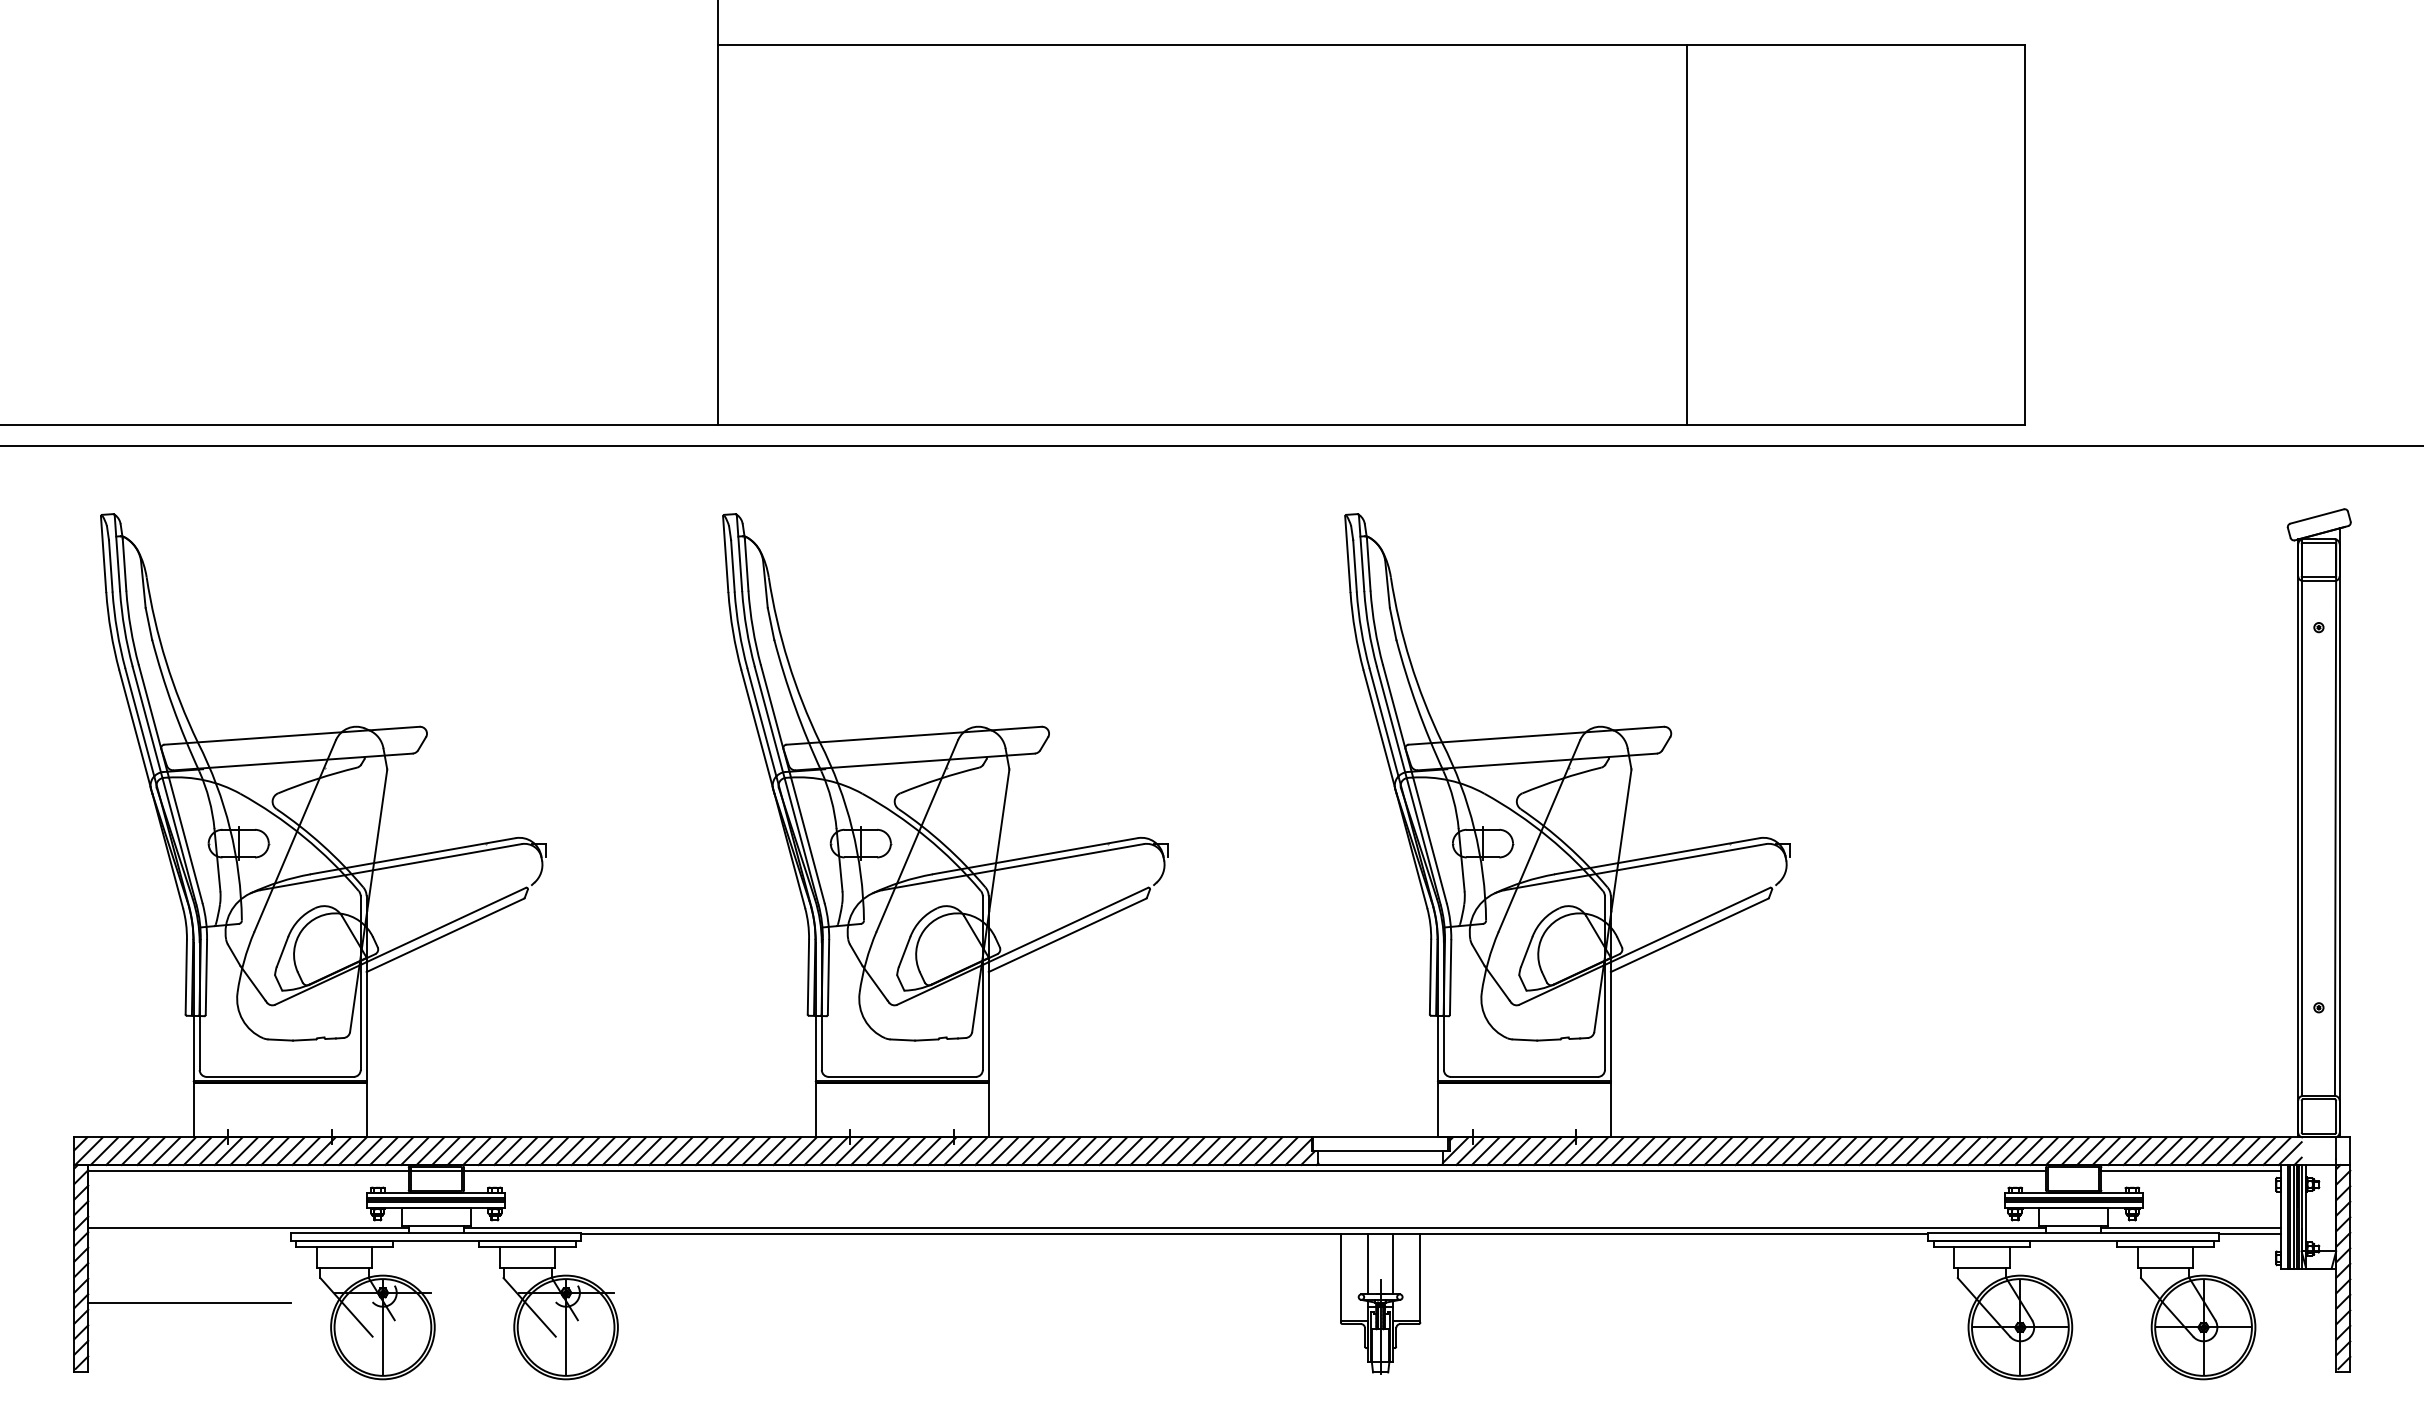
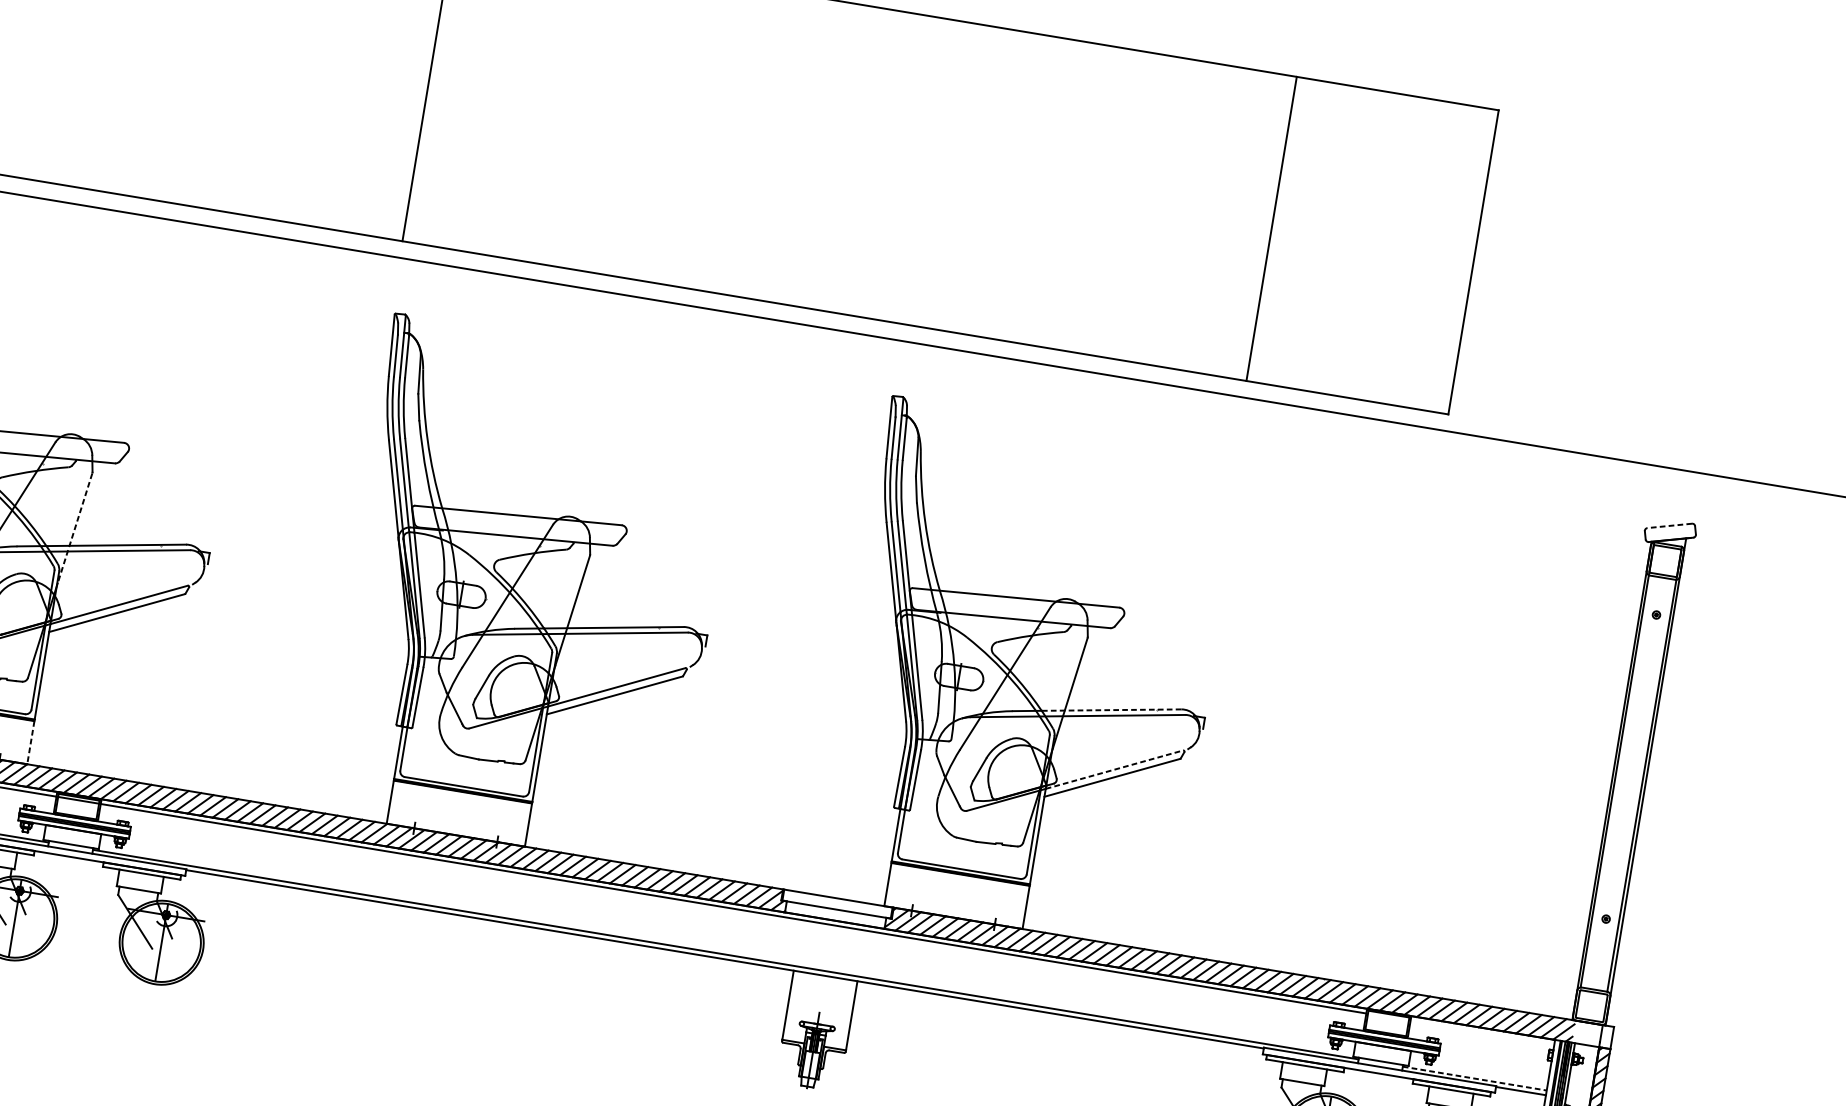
line: (1686, 235) -> (1271, 229), moved
line: (2317, 516) -> (1670, 525), solid -> dashed
line: (377, 841) -> (75, 529), solid -> dashed
line: (1674, 853) -> (1111, 710), solid -> dashed
line: (1690, 925) -> (1114, 770), solid -> dashed
line: (366, 1110) -> (30, 742), solid -> dashed
line: (2191, 1170) -> (1482, 1032), removed
line: (2191, 1228) -> (1474, 1078), solid -> dashed
line: (1368, 1264) -> (811, 998), removed
line: (1392, 1264) -> (831, 1001), removed

